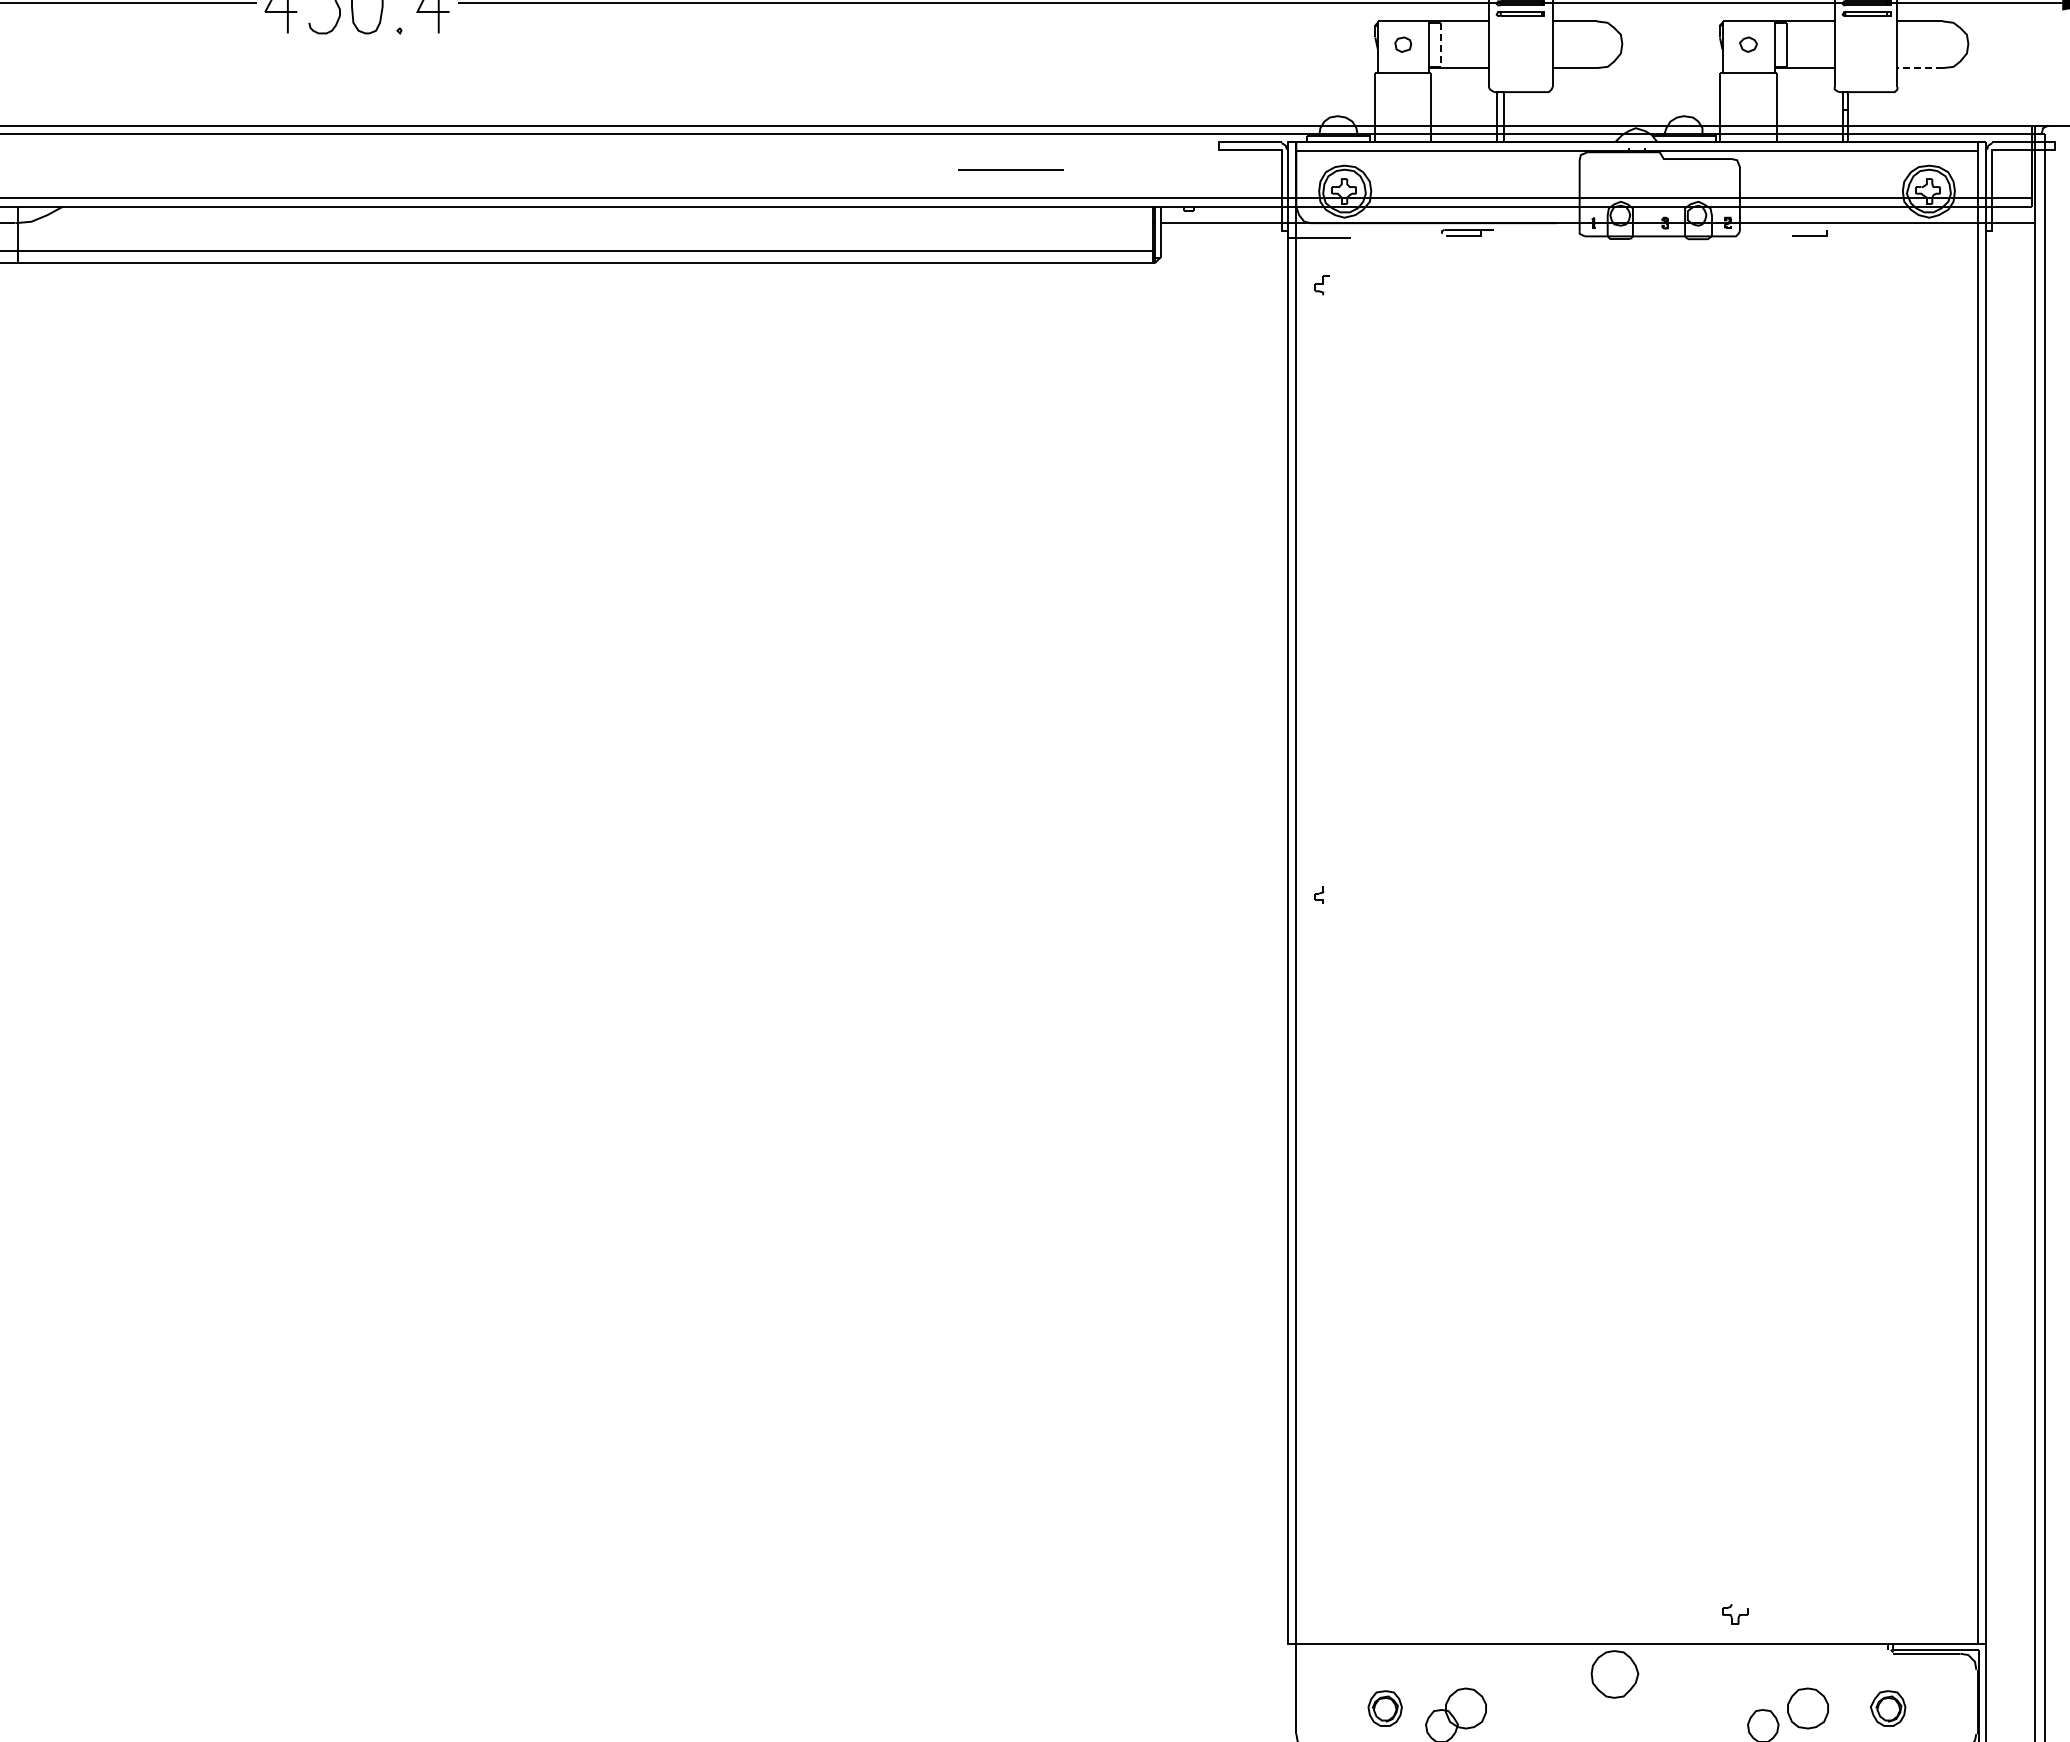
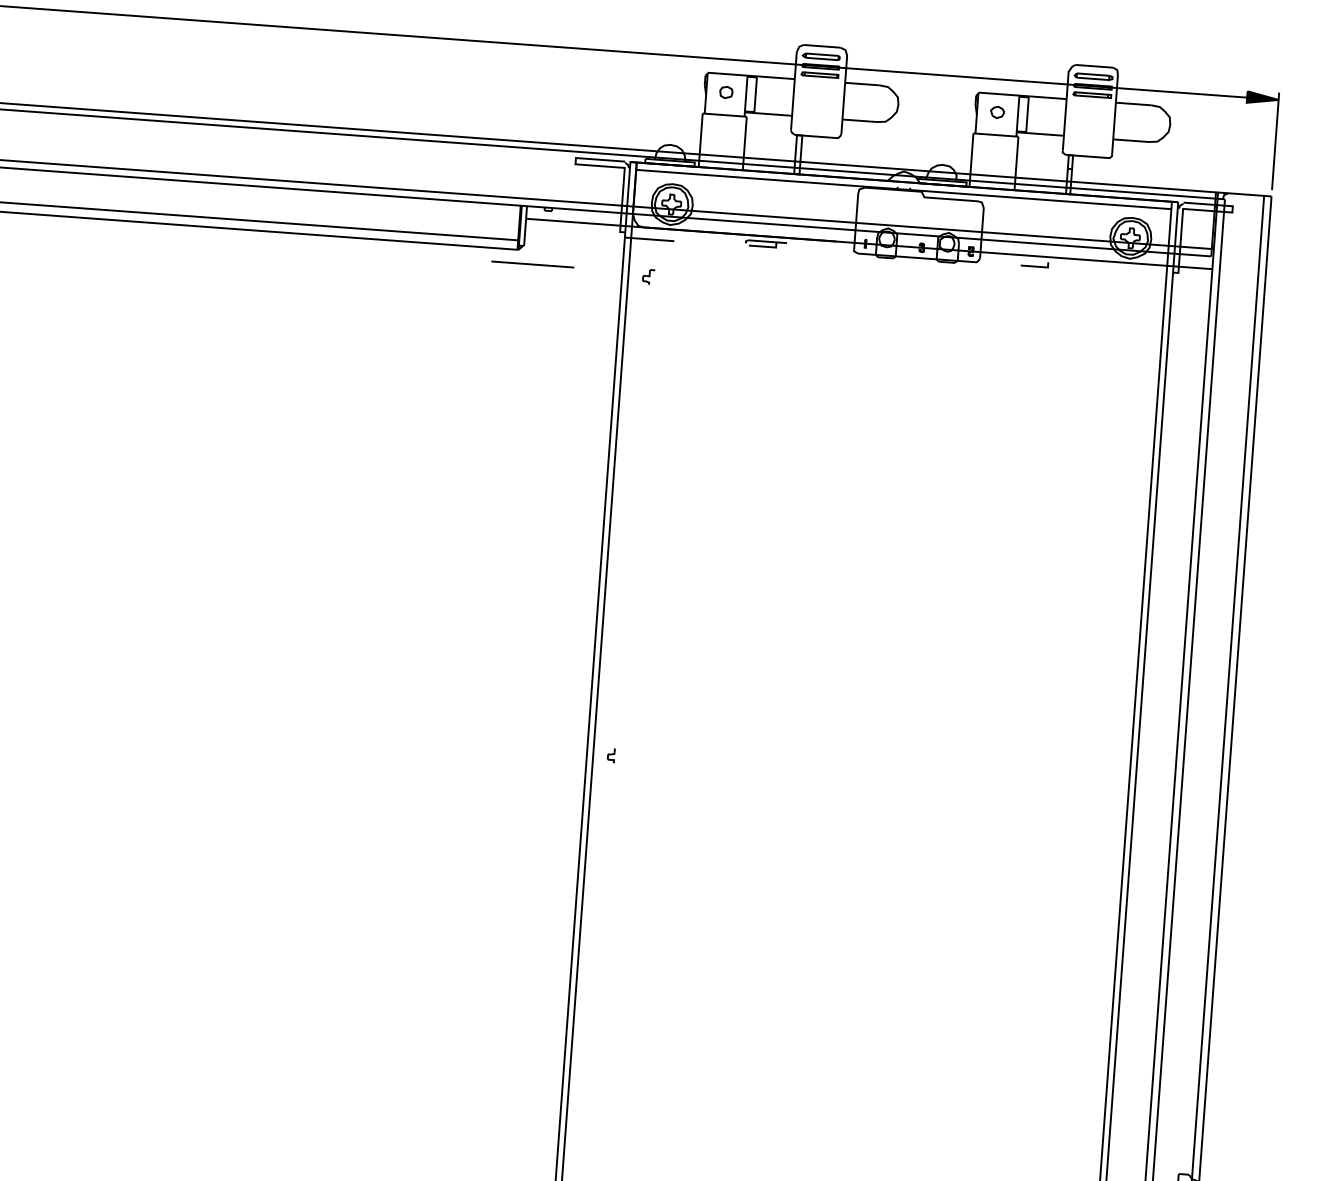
line: (1440, 45) -> (755, 95), dashed -> solid
line: (1920, 68) -> (1131, 141), dashed -> solid
line: (1010, 169) -> (532, 263), moved

